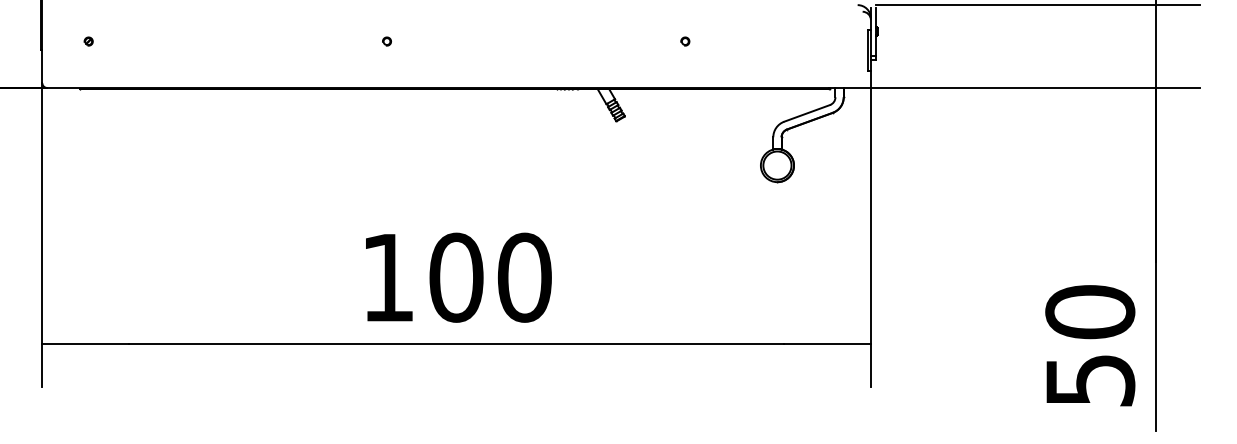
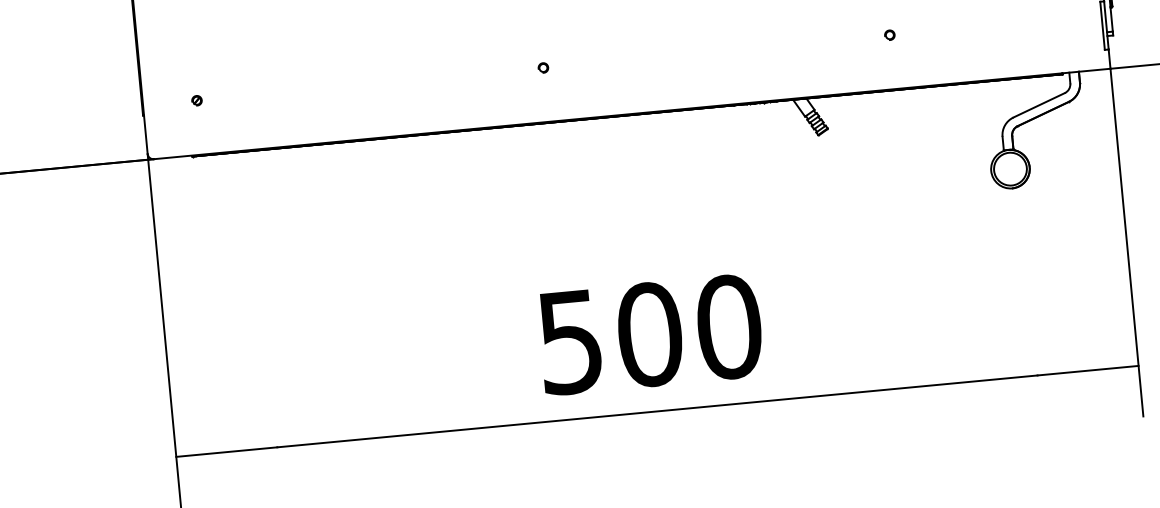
text: (387, 278) -> (570, 343), 100 -> 500

